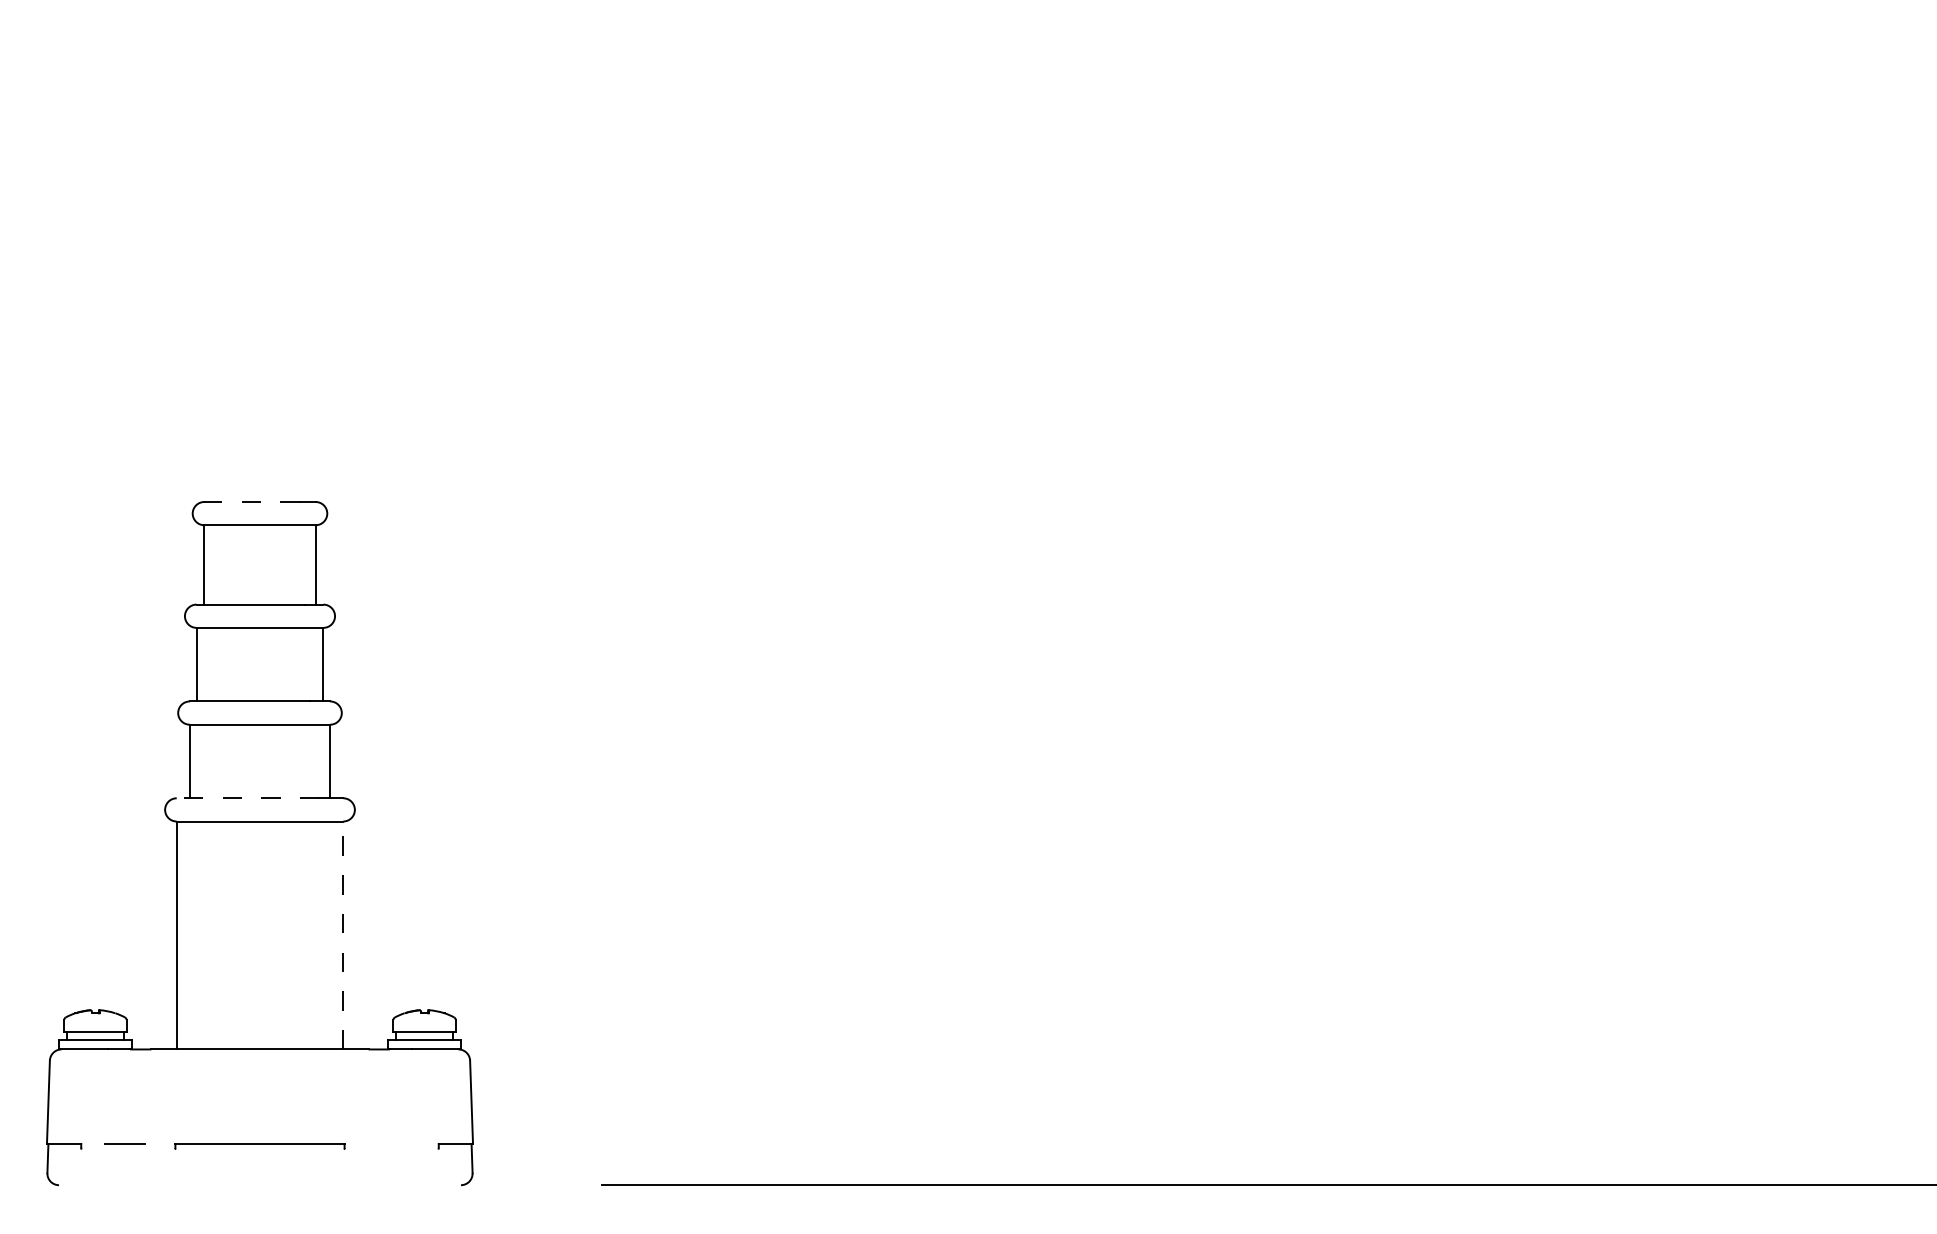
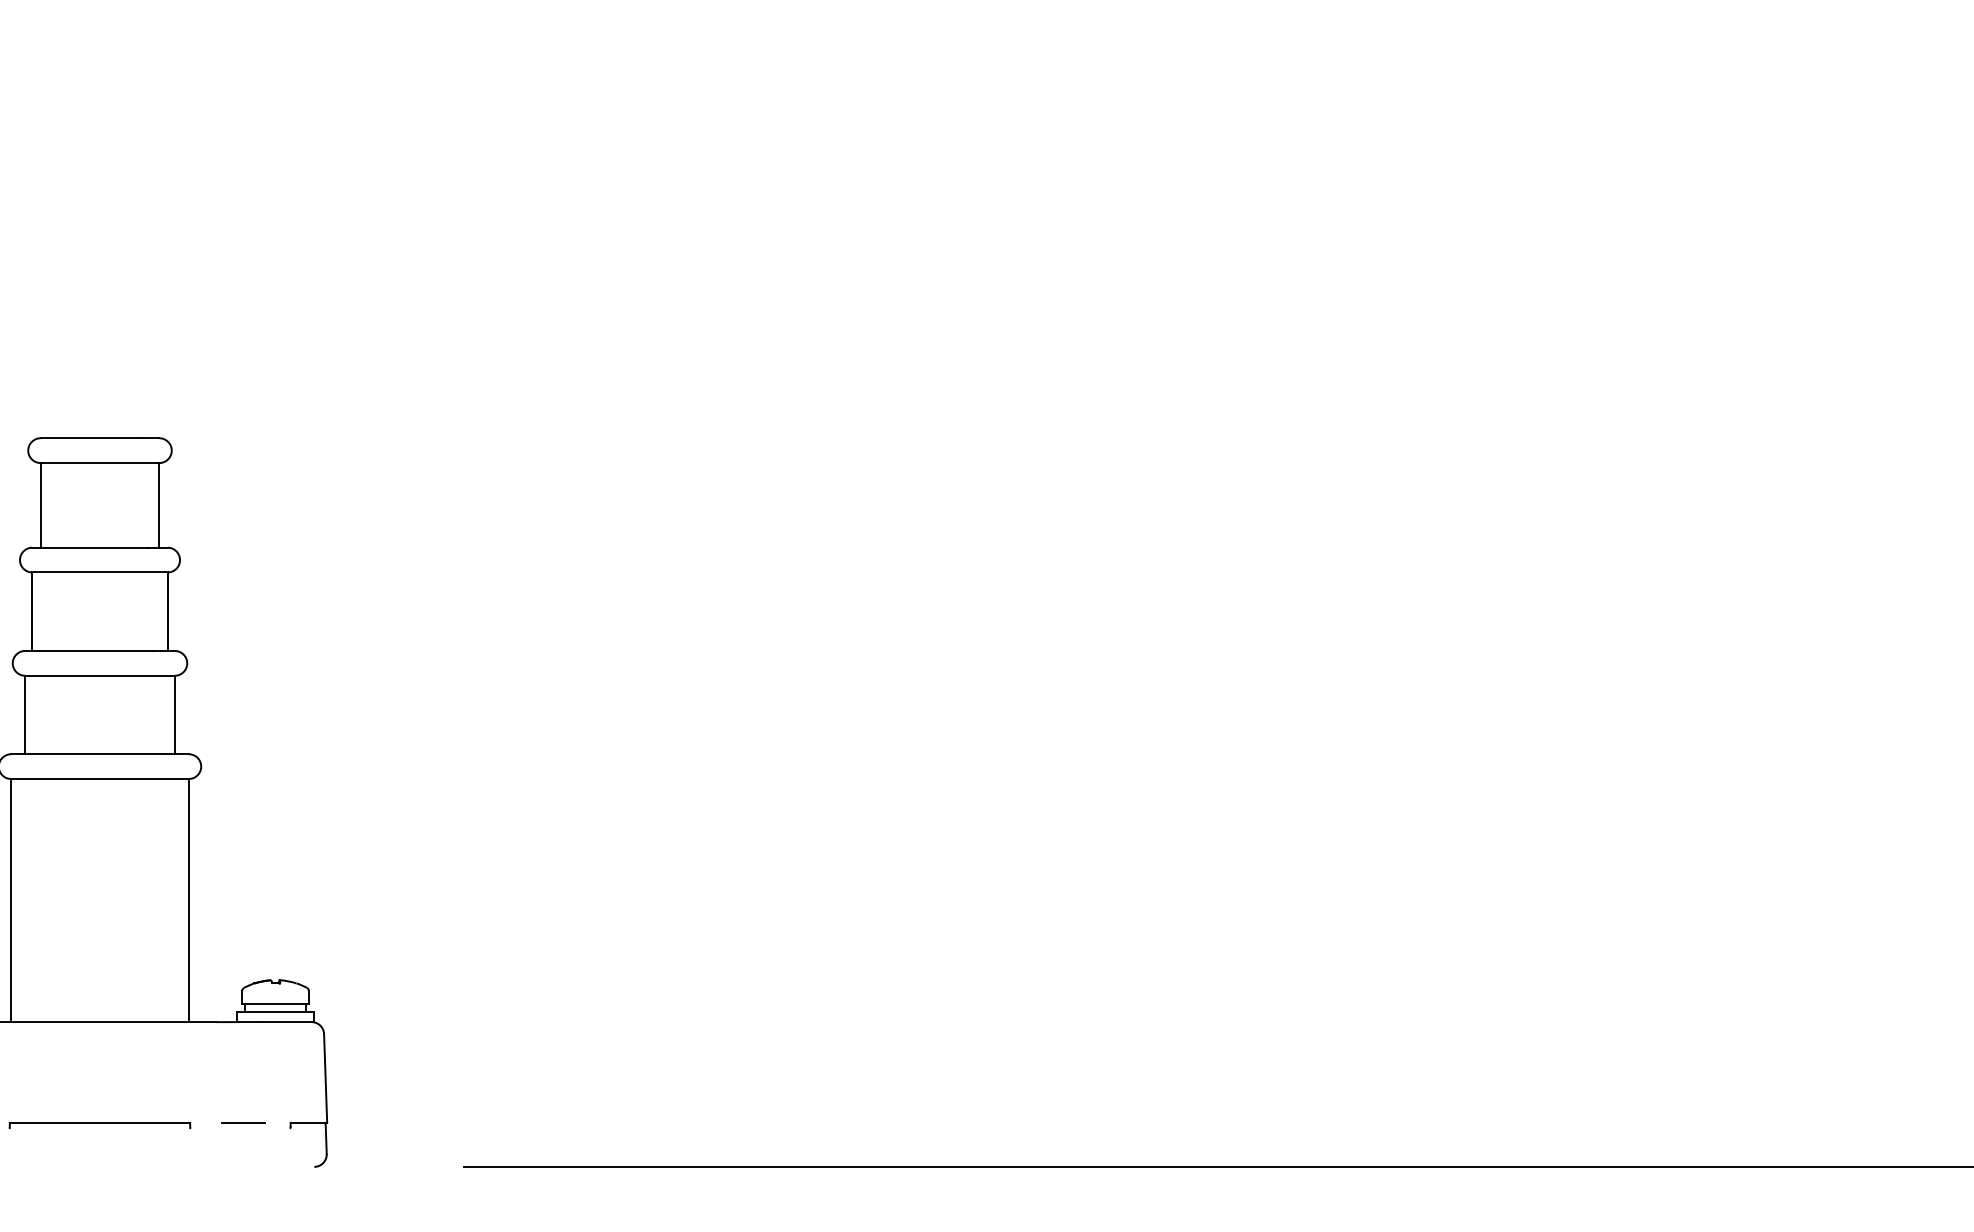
line: (252, 502) -> (92, 438), dashed -> solid
line: (247, 798) -> (86, 754), dashed -> solid
line: (343, 935) -> (189, 900), dashed -> solid
line: (394, 1143) -> (243, 1122), added

